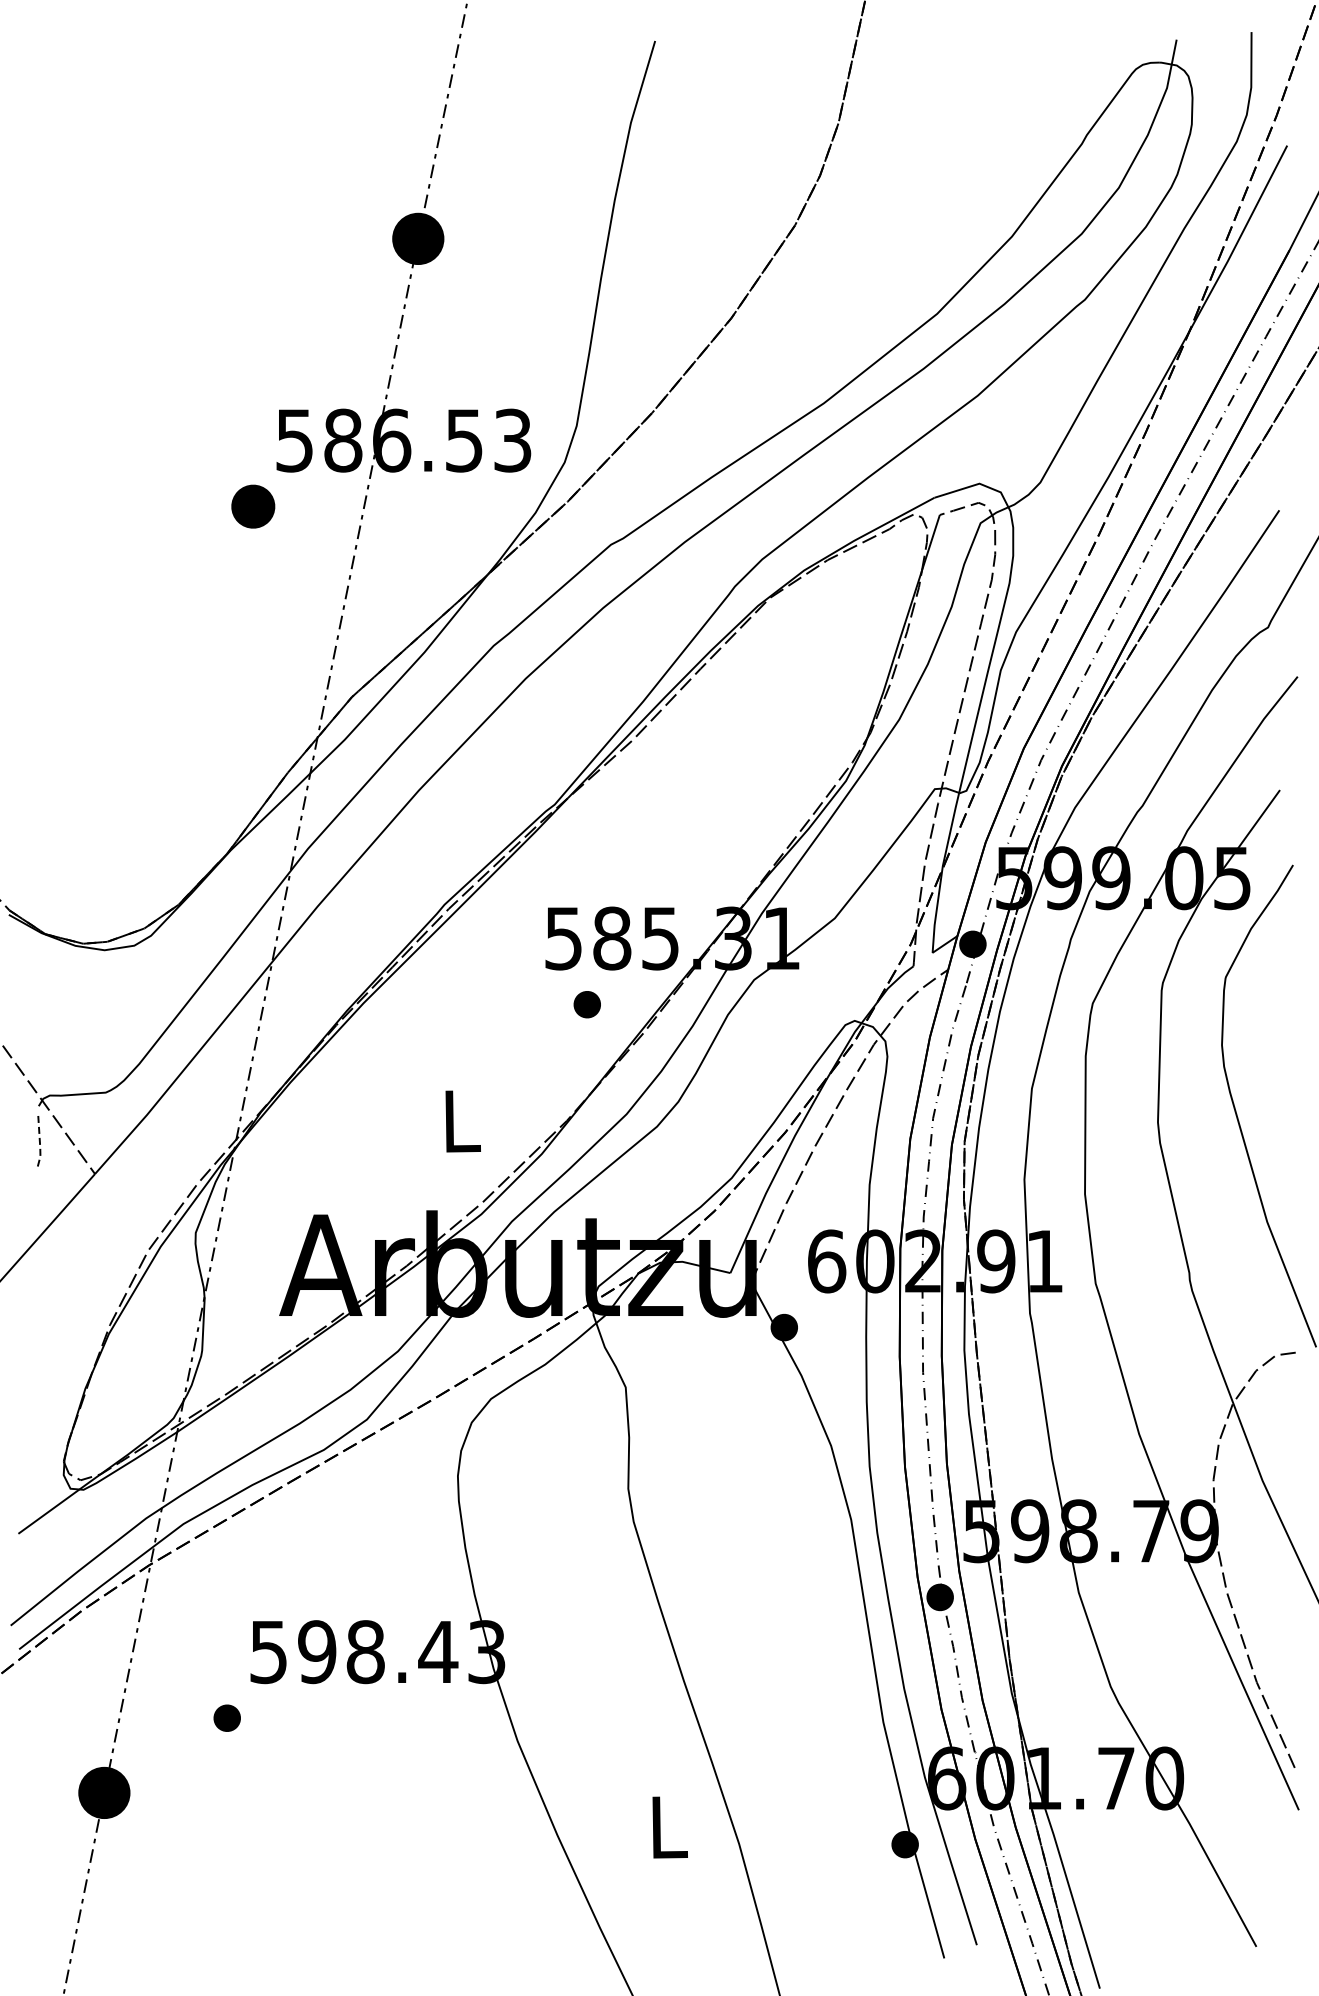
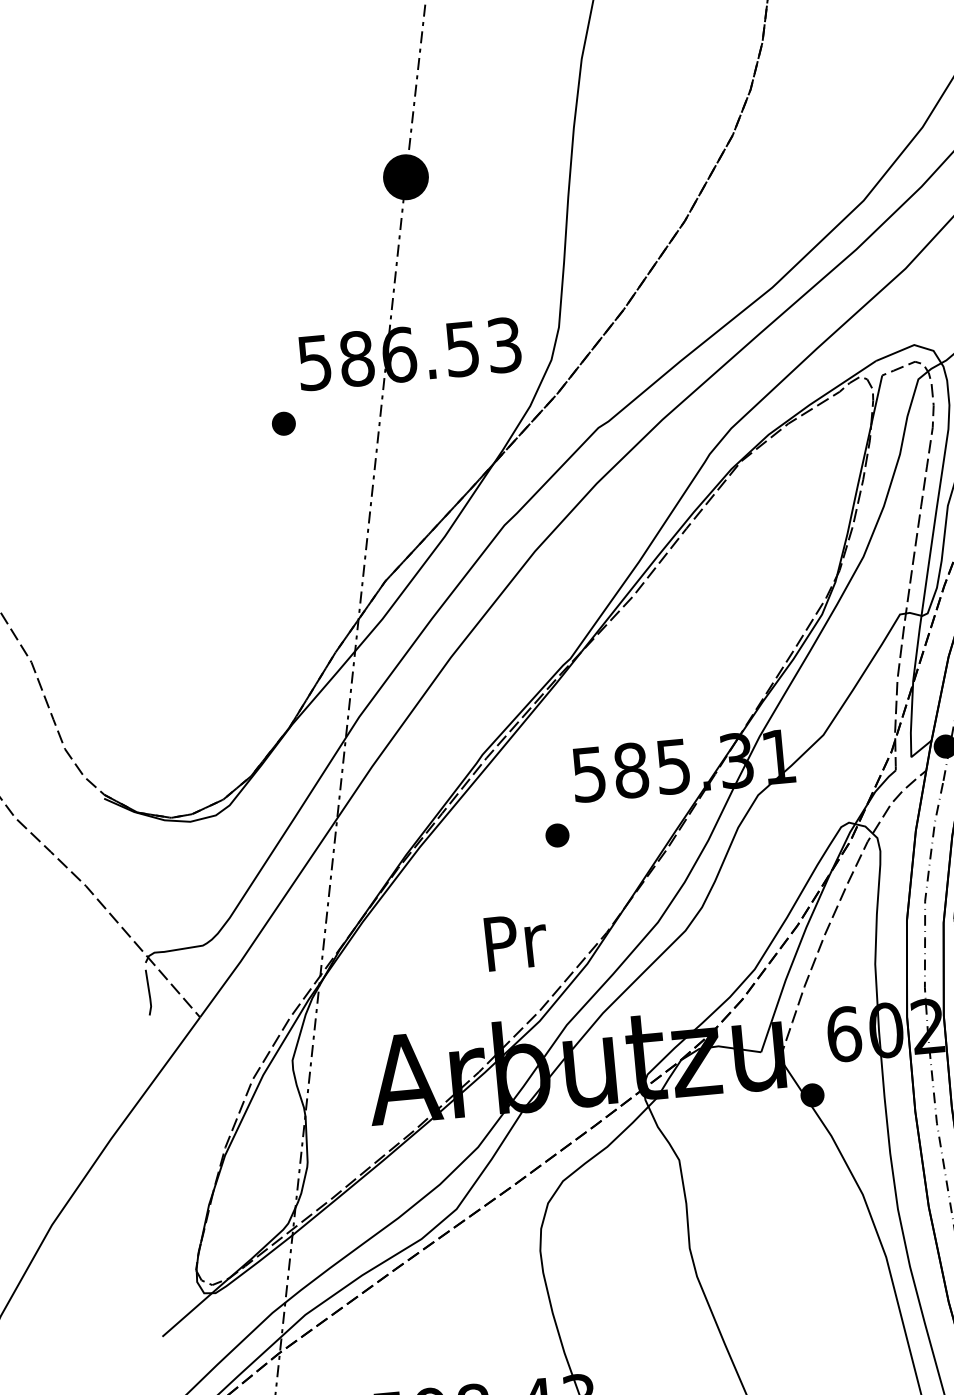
part: (252, 506) -> (283, 423), size x0.62
part: (586, 1004) -> (556, 835), moved
text: (463, 1121) -> (516, 941), L -> Pr
line: (39, 1141) -> (149, 993), dashed -> solid

